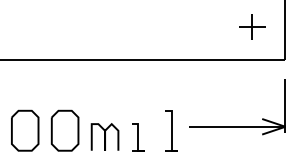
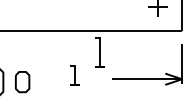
part: (64, 130) -> (22, 81), size x0.7
line: (171, 130) -> (99, 52), moved
curve: (104, 136) -> (51, 86), removed
line: (138, 137) -> (75, 75), moved

